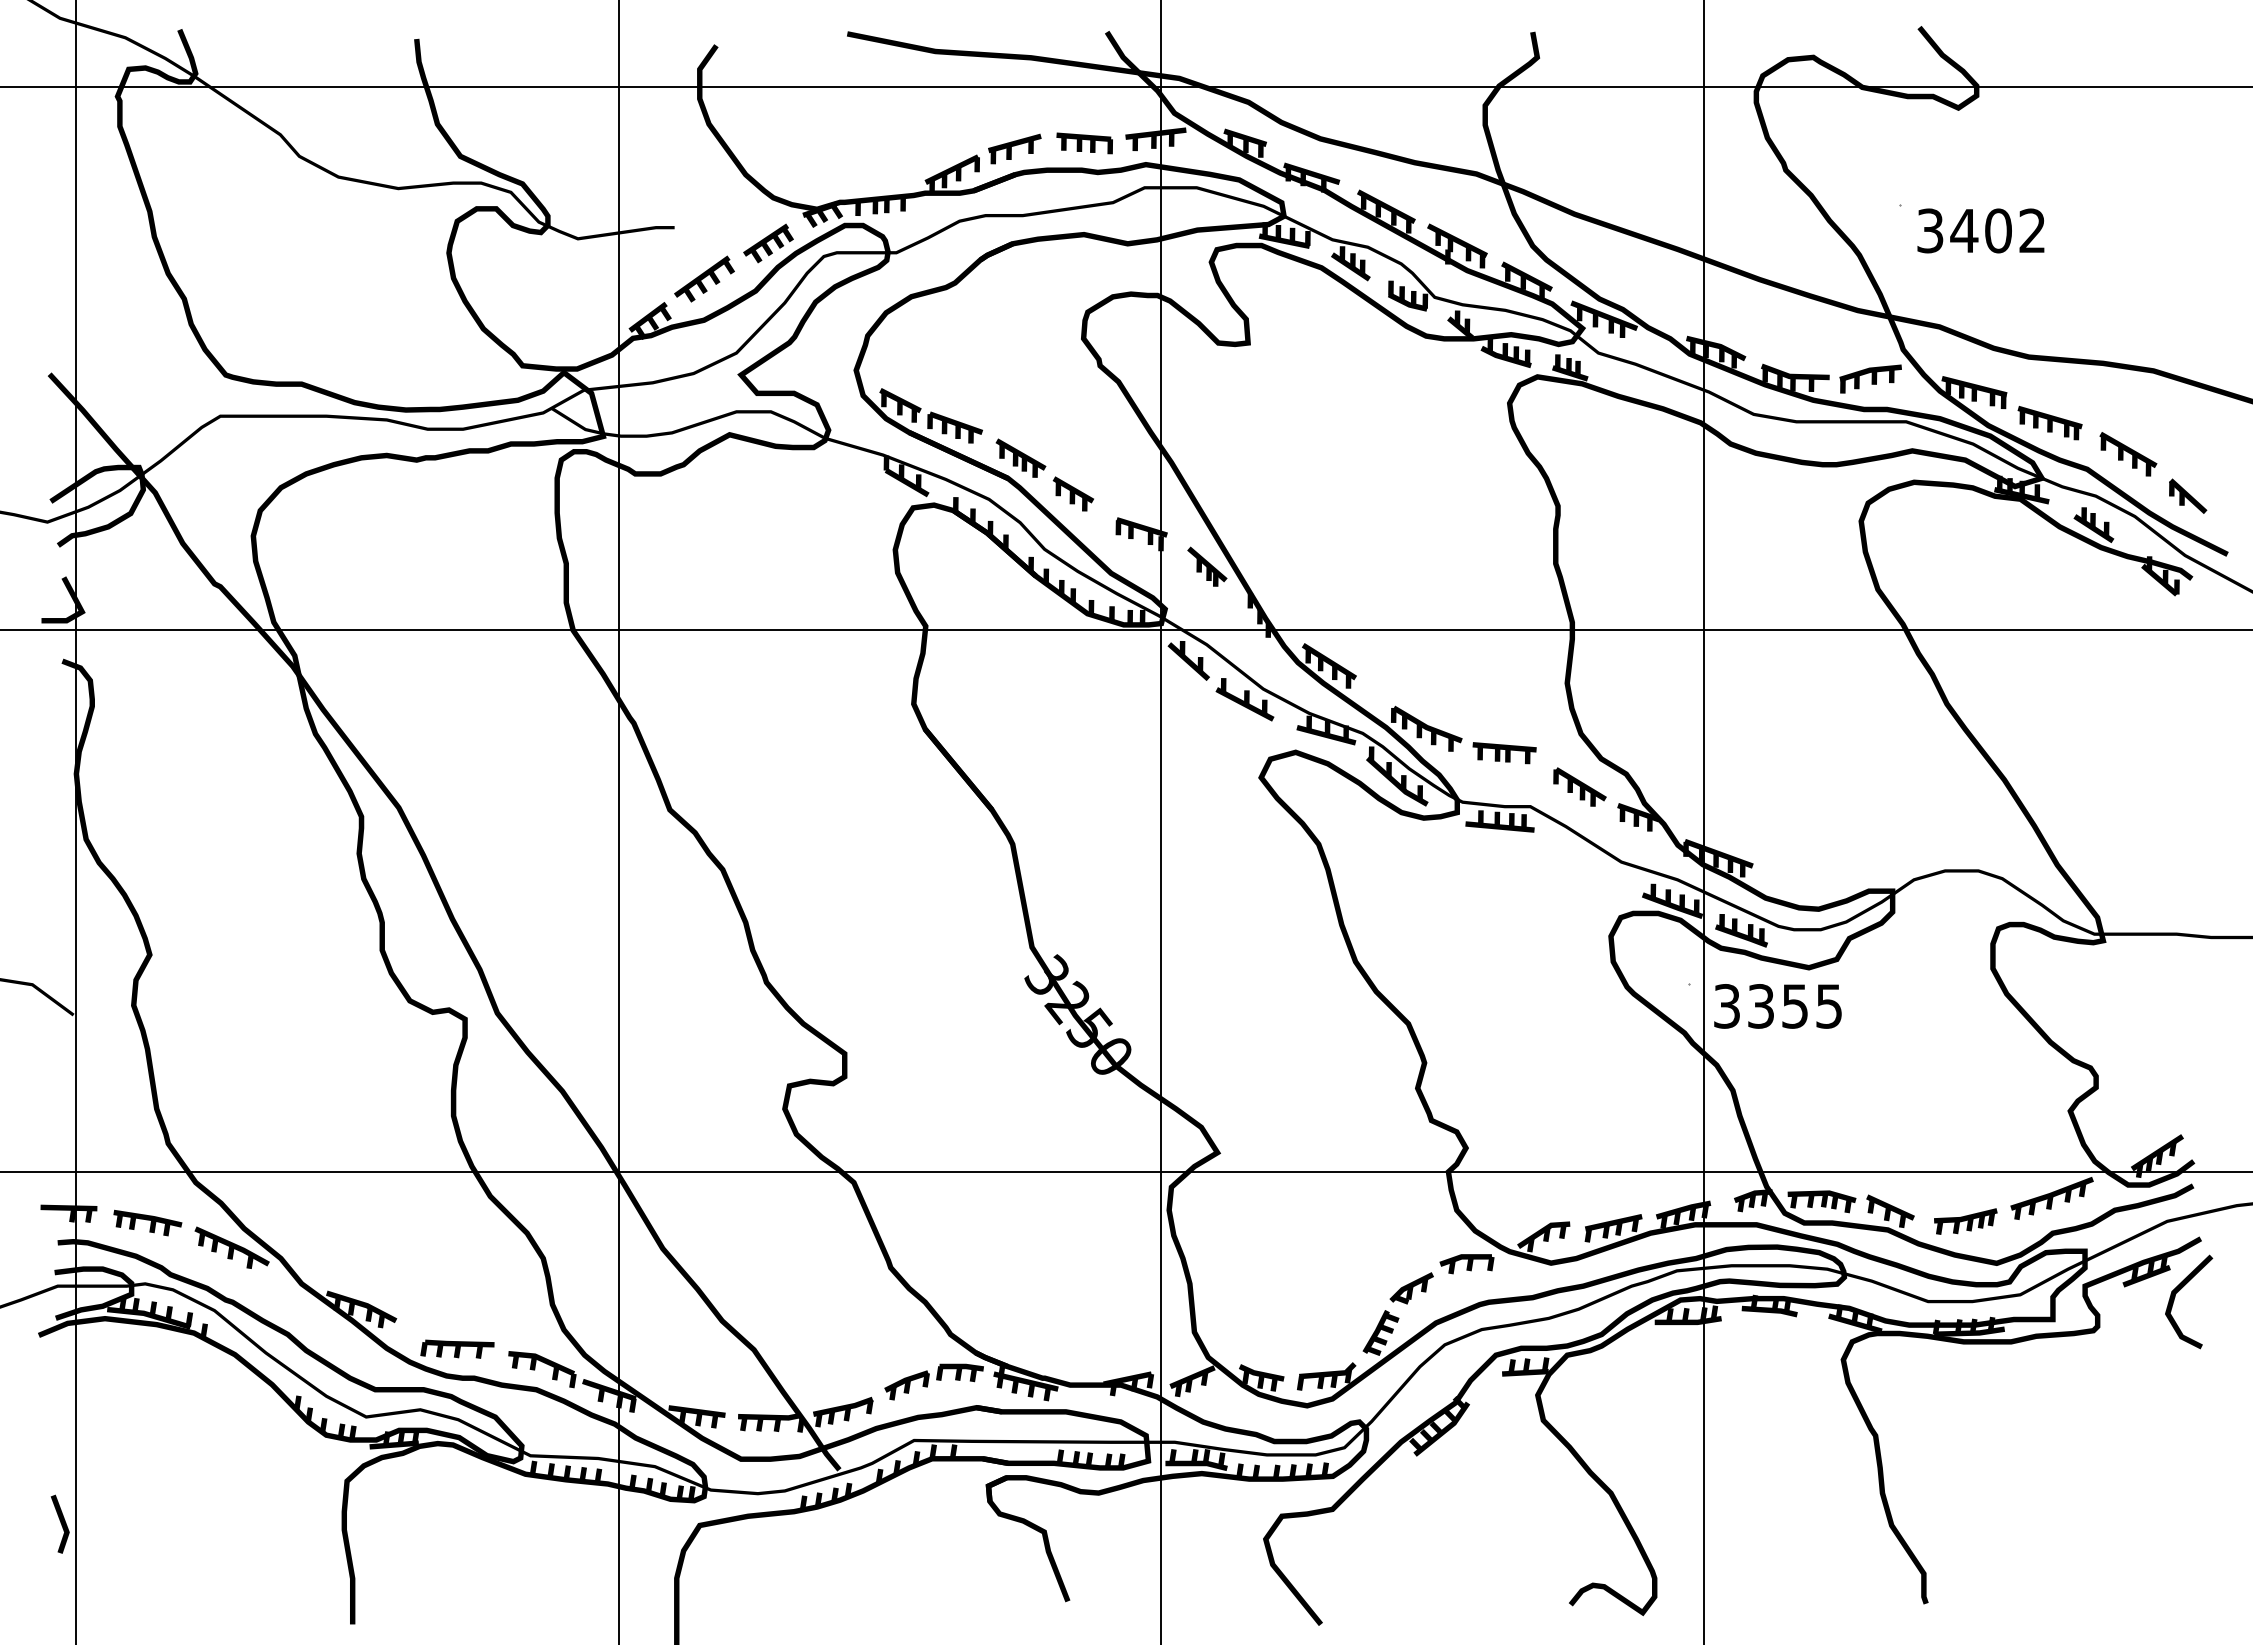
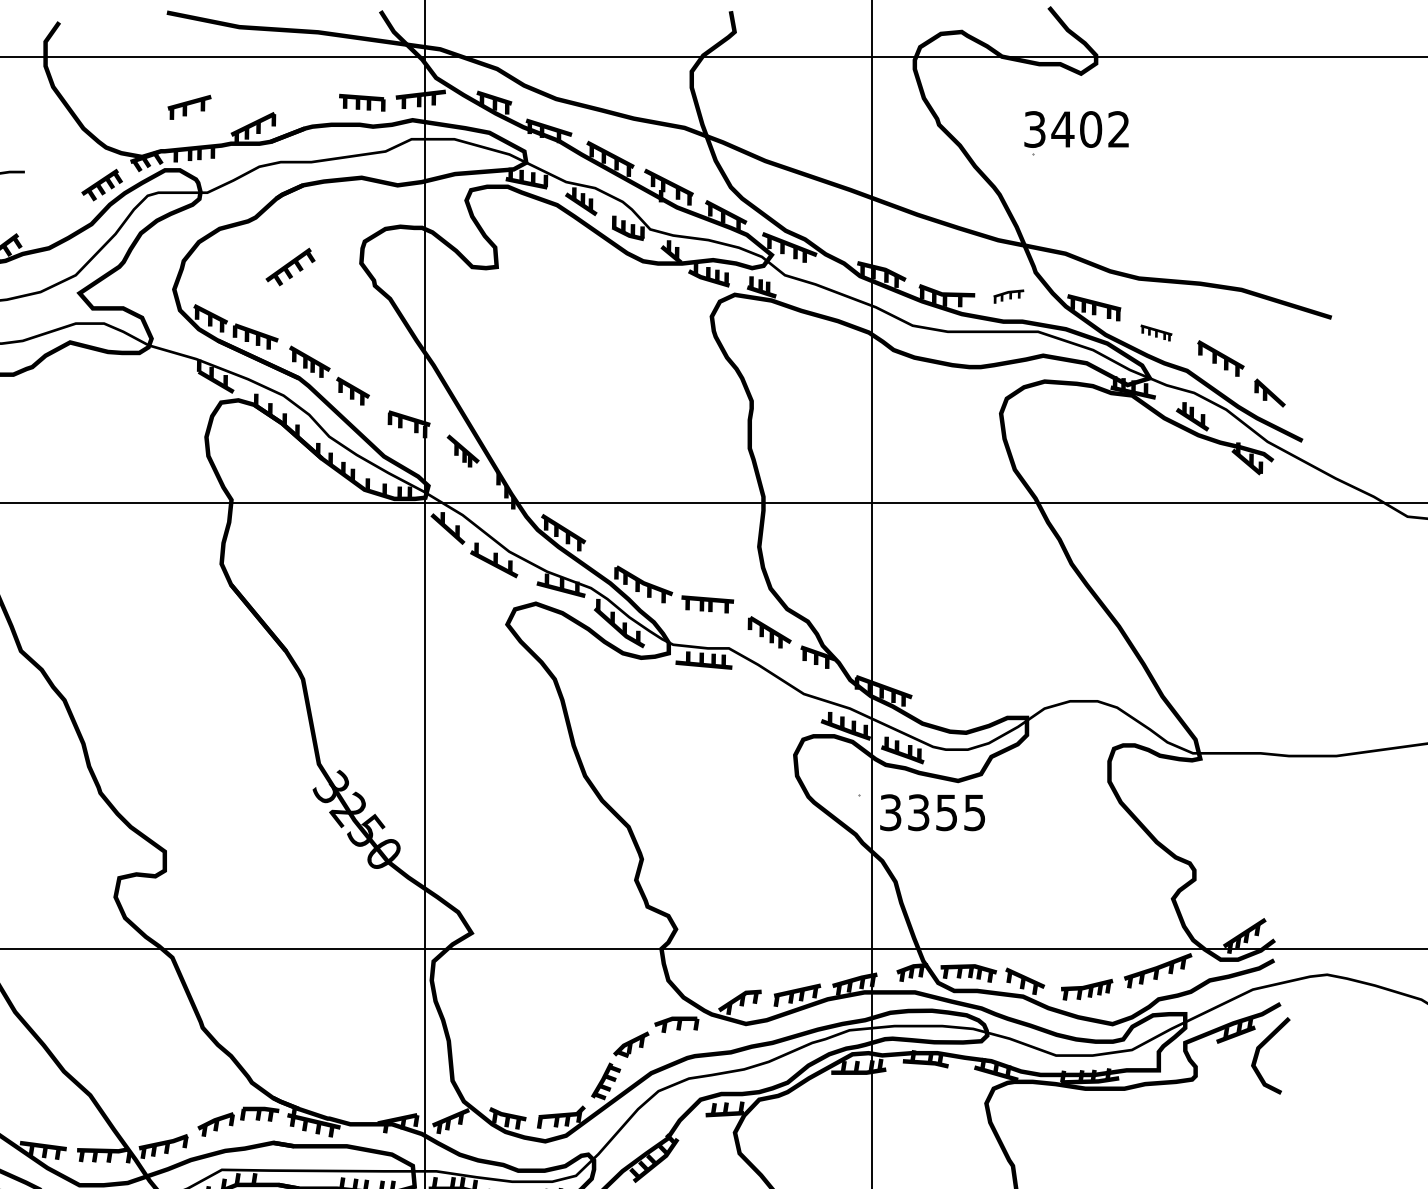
part: (1014, 148) -> (189, 106), moved
text: (1980, 230) -> (1076, 129), moved
part: (704, 278) -> (290, 266), moved
part: (1870, 378) -> (1008, 296), size x0.6
part: (2049, 423) -> (1156, 333), size x0.6

